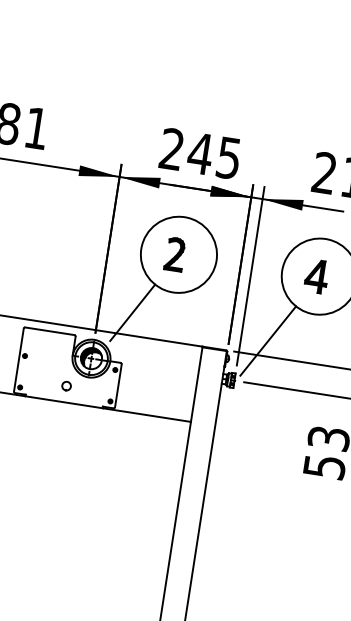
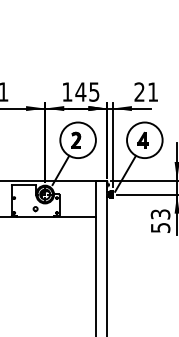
text: (172, 148) -> (67, 91), 245 -> 145

